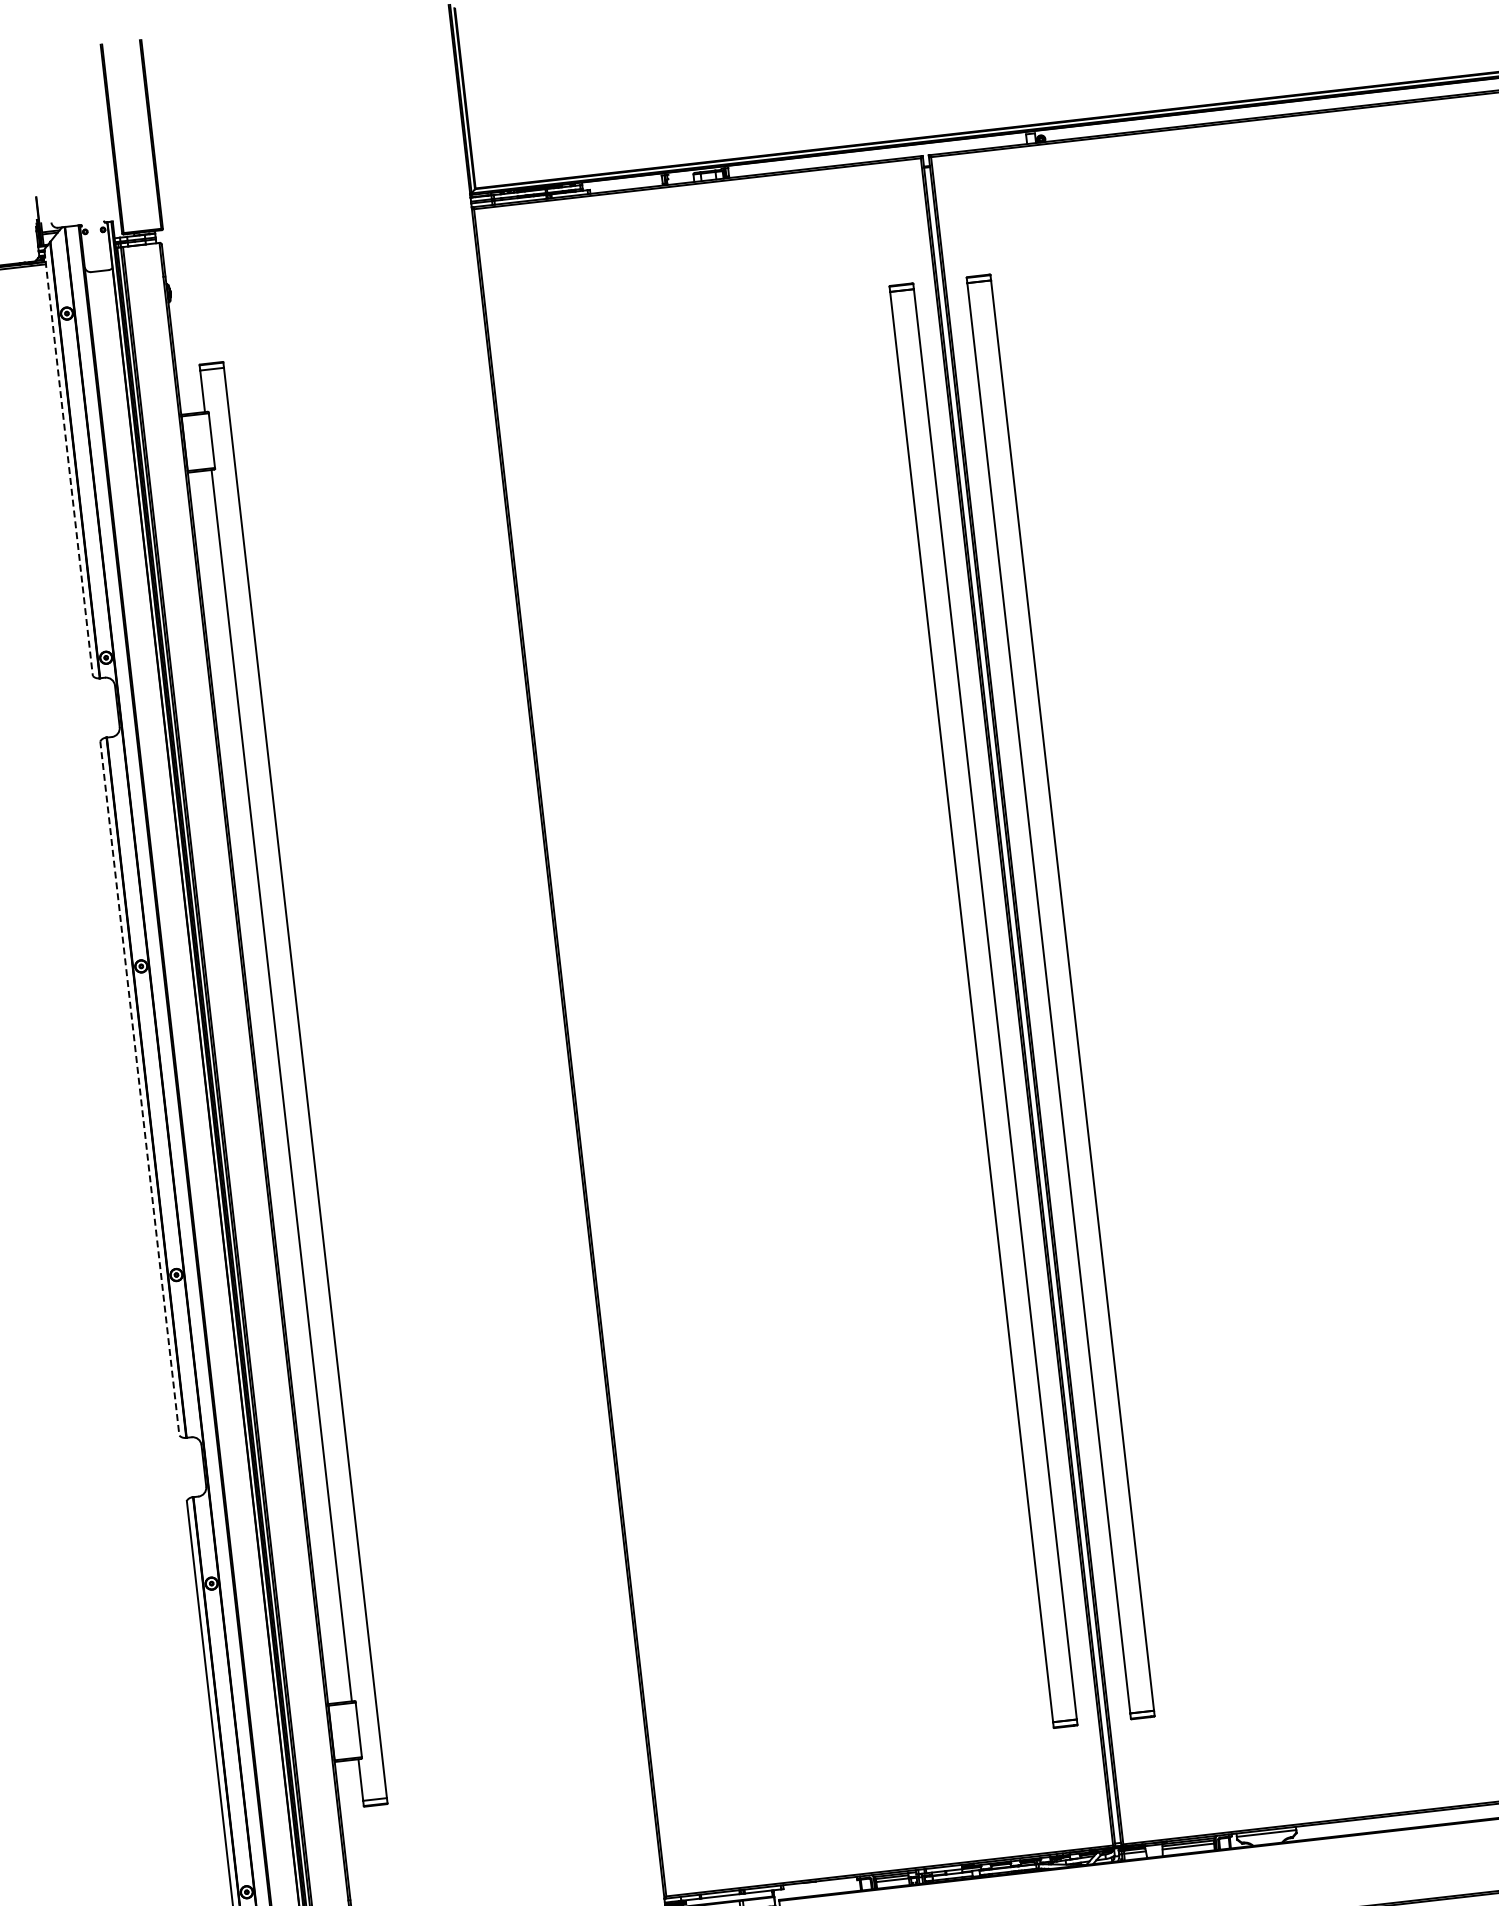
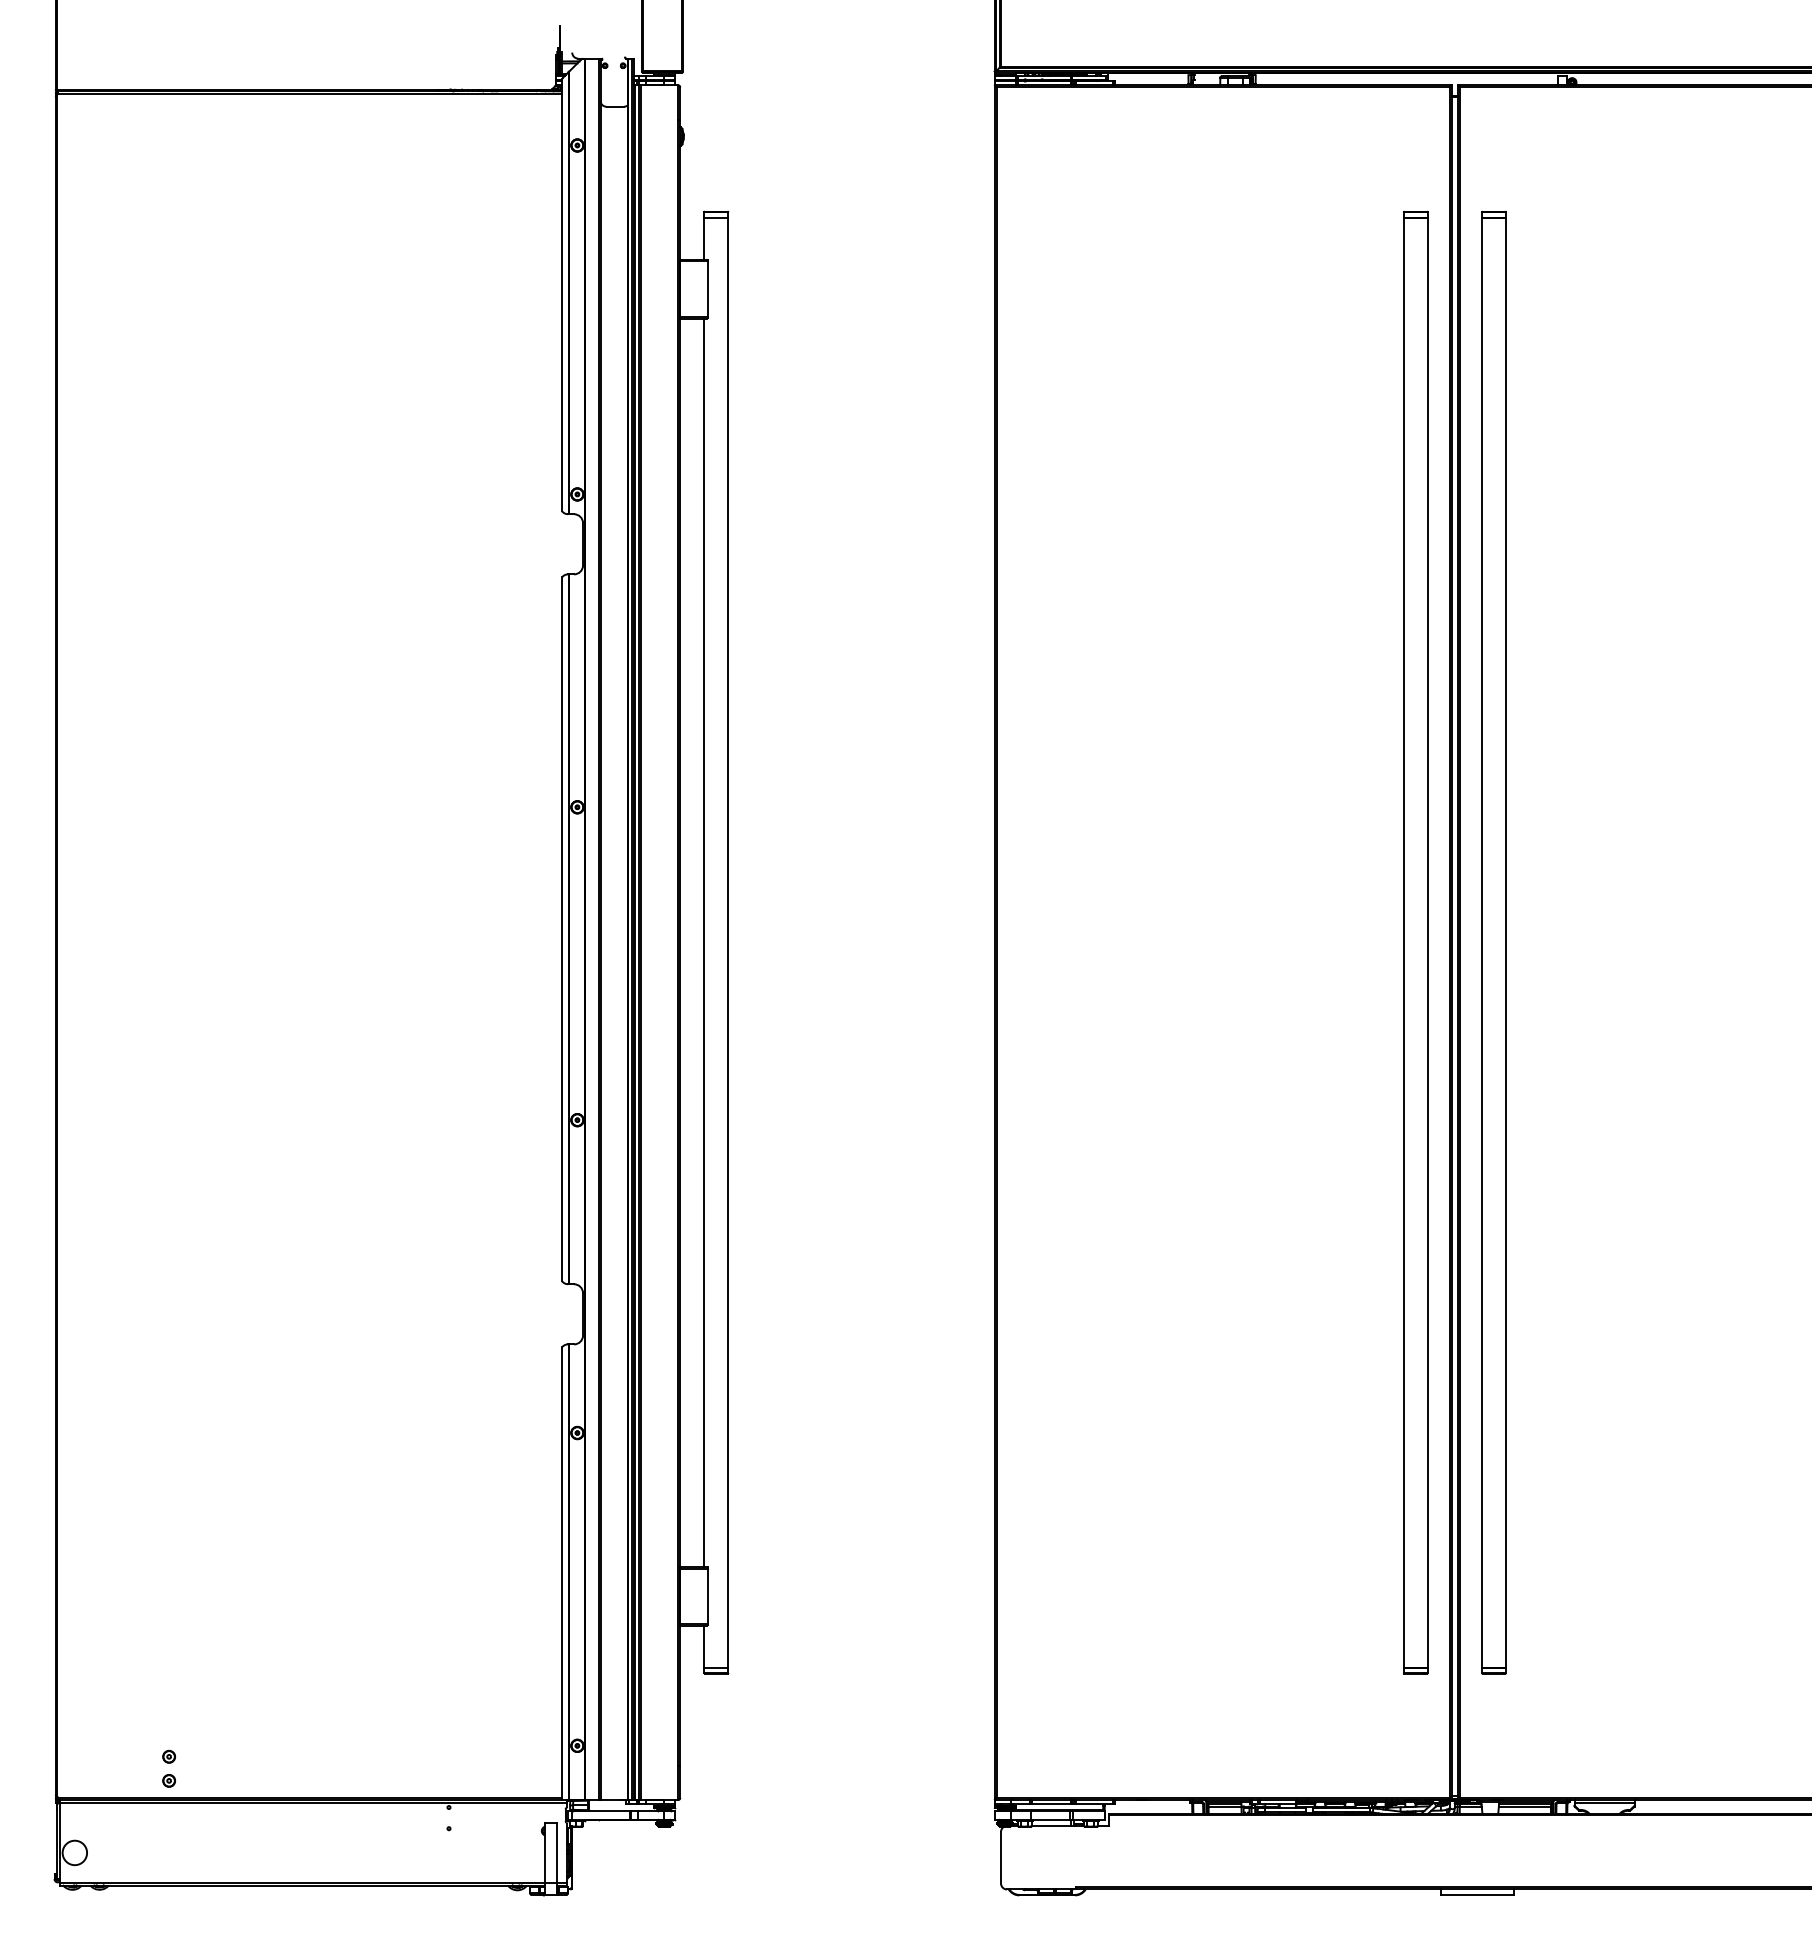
line: (69, 463) -> (562, 295), dashed -> solid
line: (140, 1088) -> (562, 929), dashed -> solid

